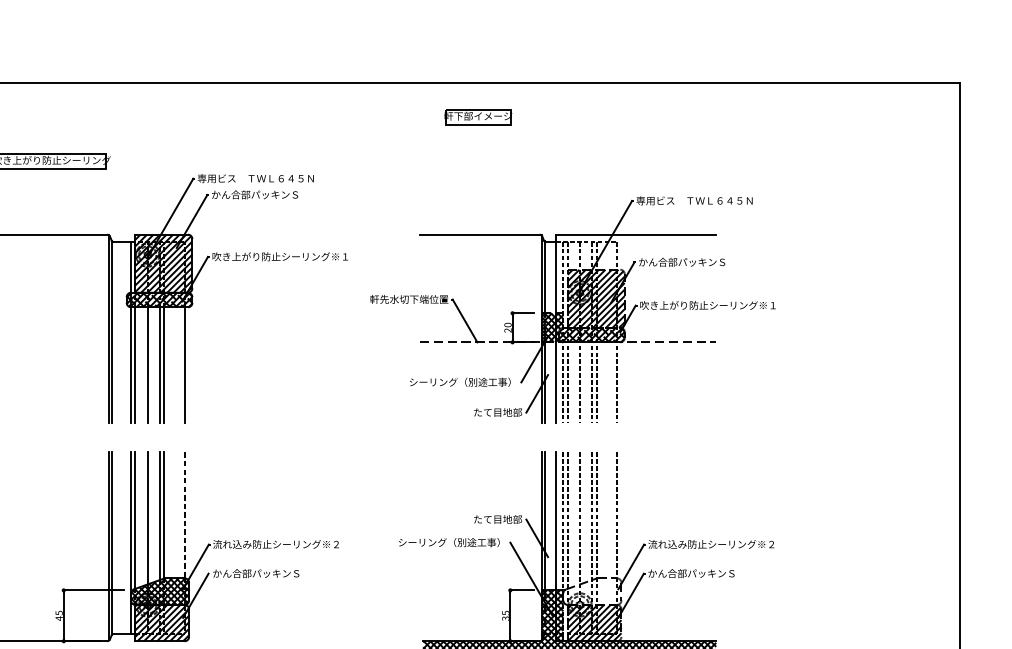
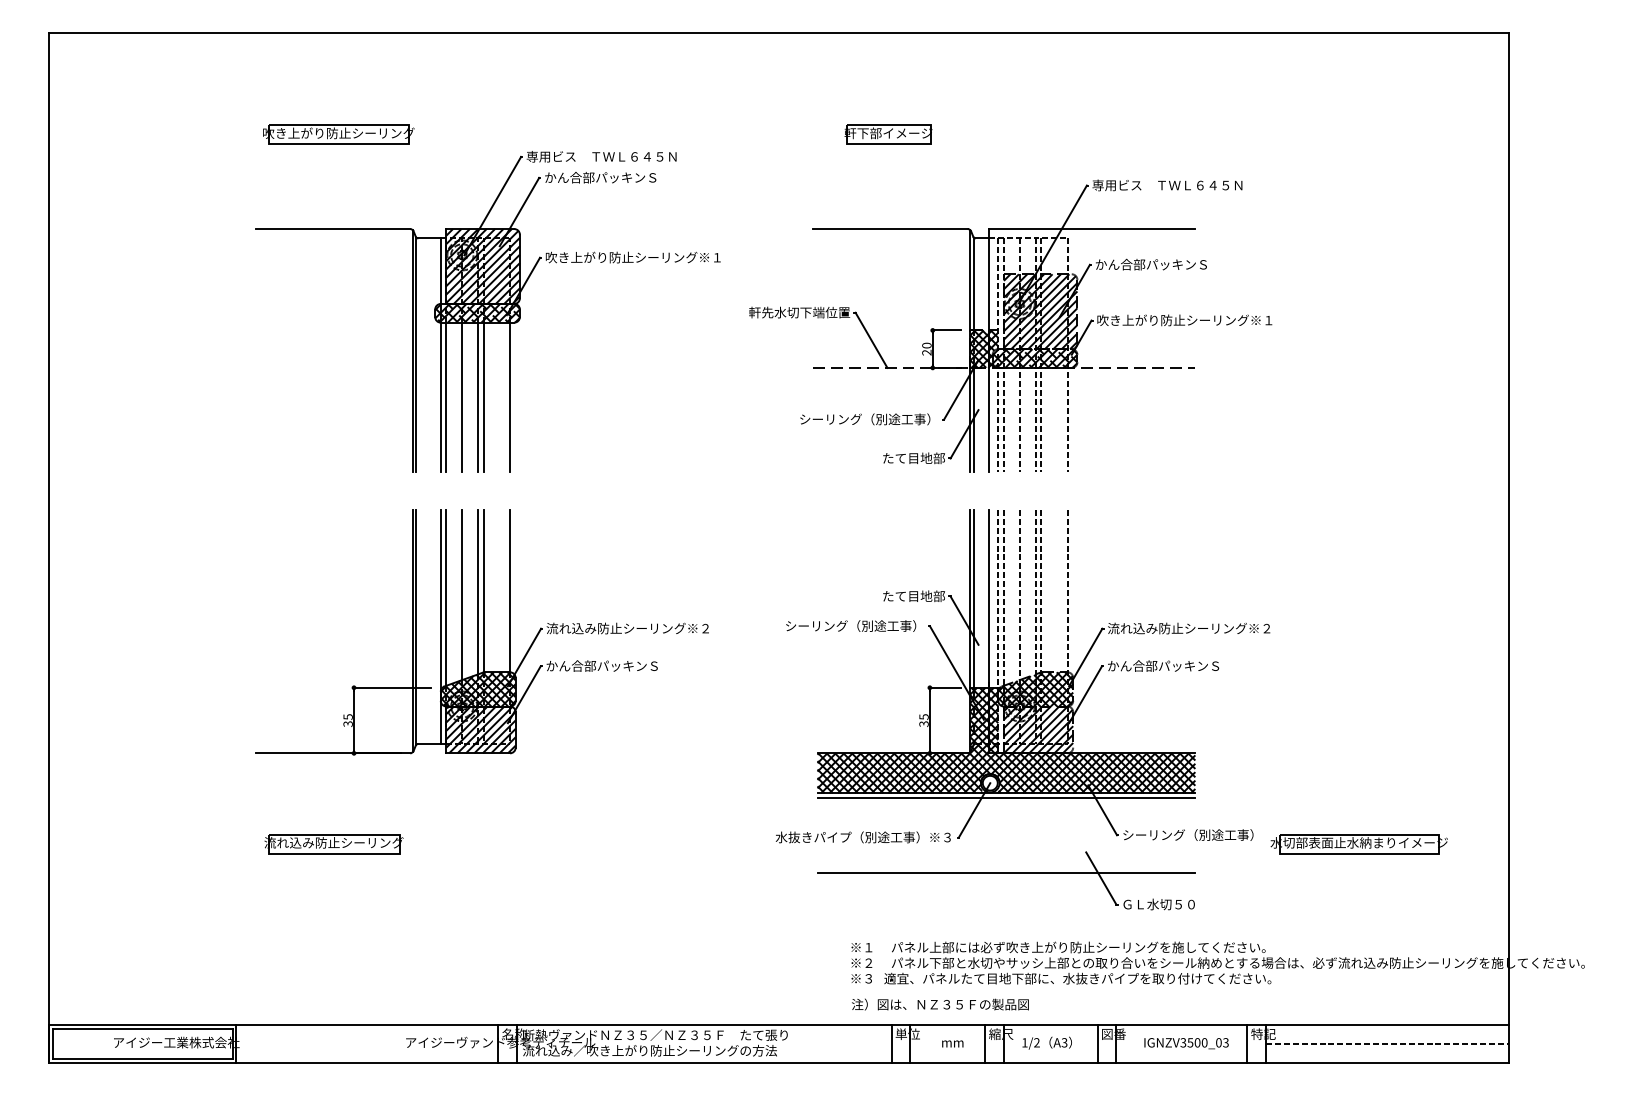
part: (478, 117) -> (888, 134), moved
line: (185, 515) -> (510, 591), dashed -> solid
hatch: (592, 591) -> (1035, 689), added
text: (58, 618) -> (347, 724), 45 -> 35

